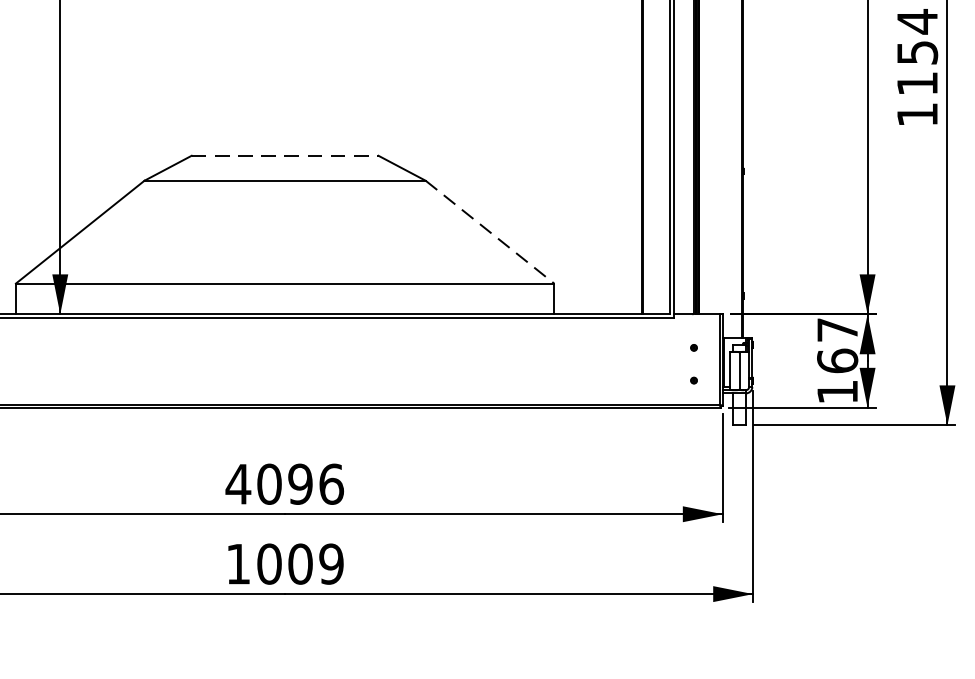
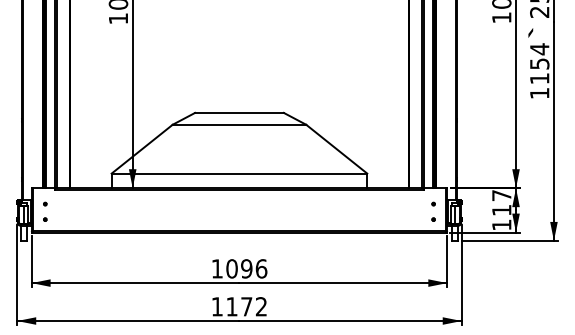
line: (285, 154) -> (239, 112), dashed -> solid
line: (491, 232) -> (337, 149), dashed -> solid
text: (836, 361) -> (501, 210), 167 -> 117
text: (238, 483) -> (217, 268), 4096 -> 1096
text: (299, 563) -> (246, 306), 1009 -> 1172

